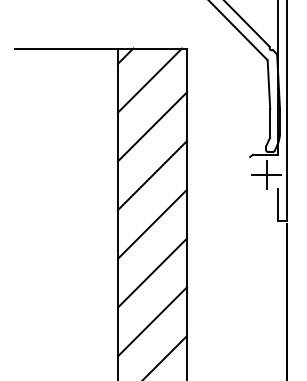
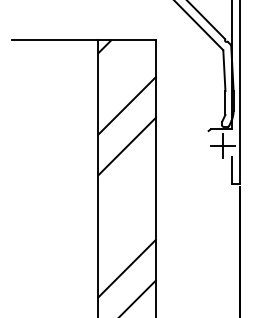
line: (149, 79) -> (124, 66), removed
line: (151, 224) -> (126, 187), removed
line: (151, 272) -> (126, 227), removed

